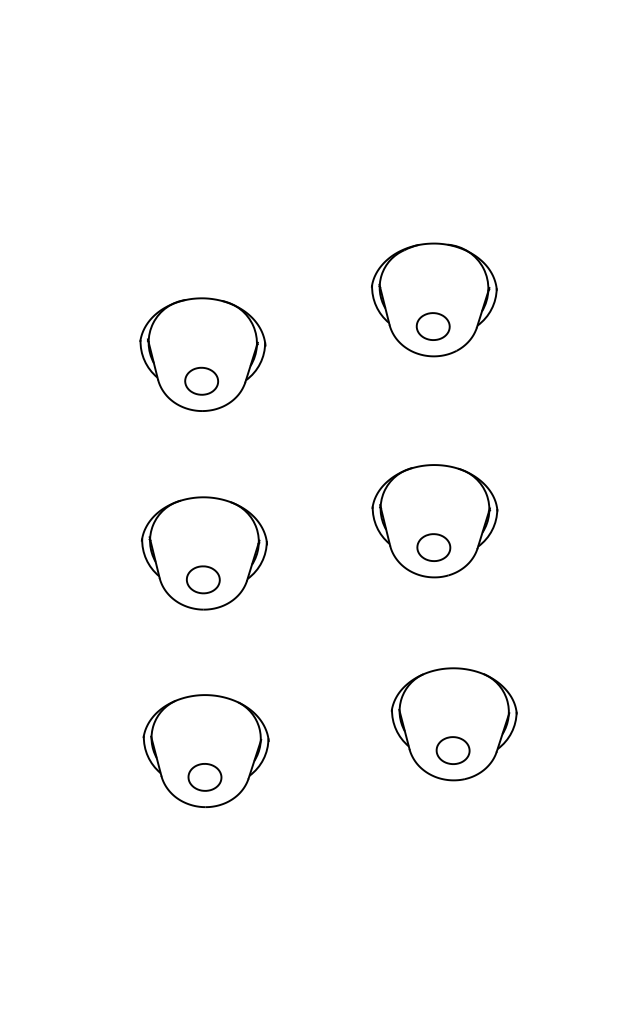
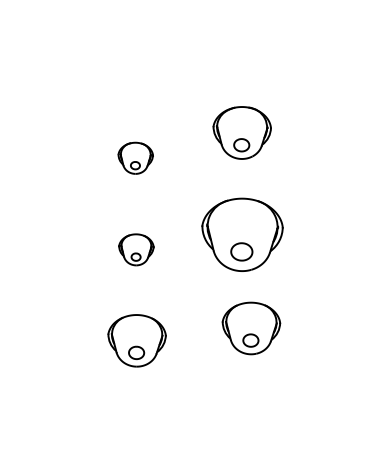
part: (202, 355) -> (135, 158), size x0.6
part: (434, 520) -> (242, 234), size x1.4
part: (204, 552) -> (136, 249), size x0.6

